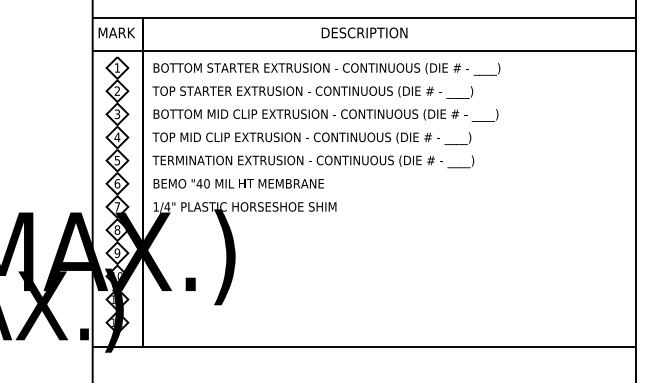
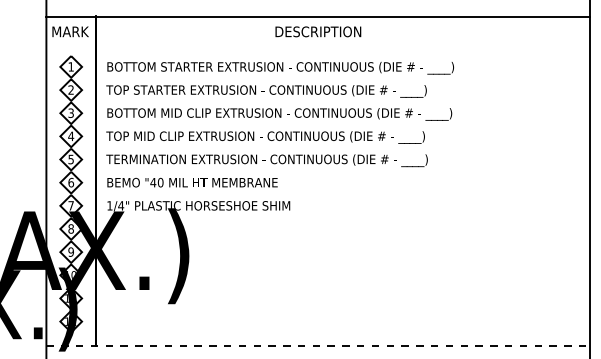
line: (364, 50) -> (318, 49), removed
line: (364, 347) -> (318, 346), solid -> dashed

